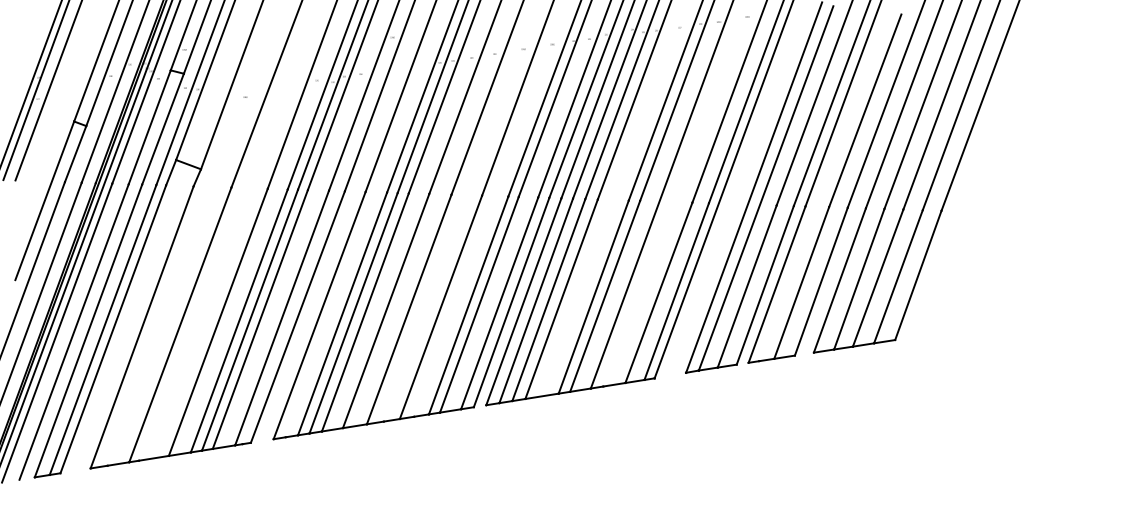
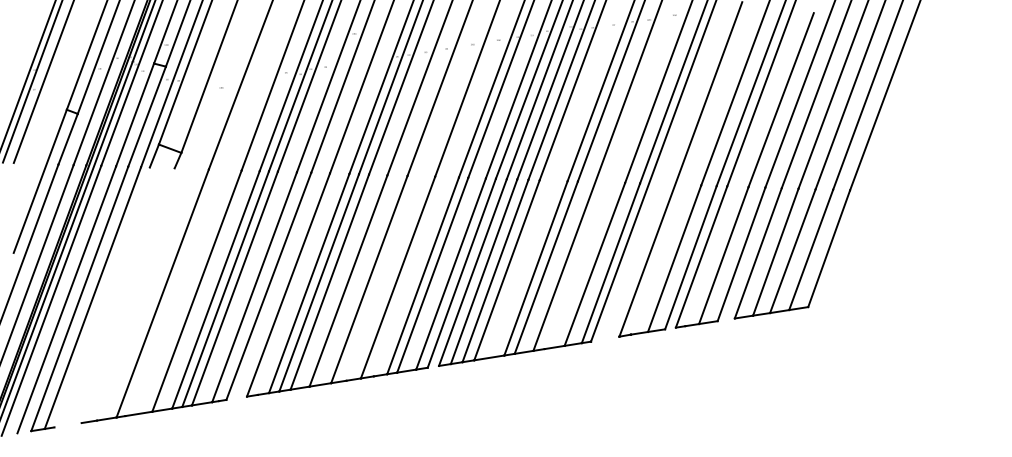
line: (765, 187) -> (691, 169), removed
line: (141, 327) -> (127, 295), removed
line: (112, 329) -> (101, 297), removed

